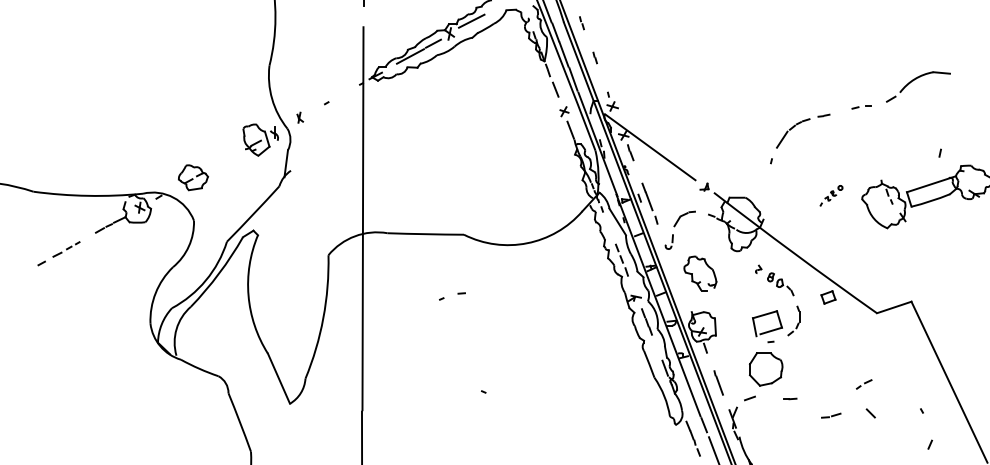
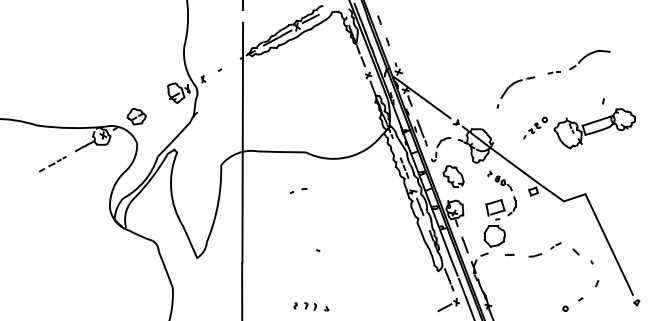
part: (831, 194) -> (535, 127), size x1.67
line: (869, 412) -> (575, 251), moved
part: (831, 415) -> (535, 255), moved

